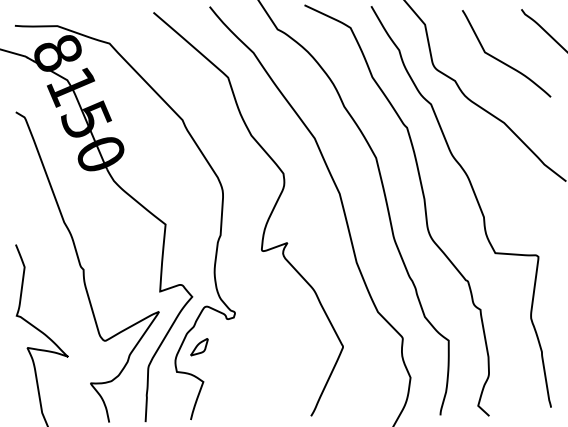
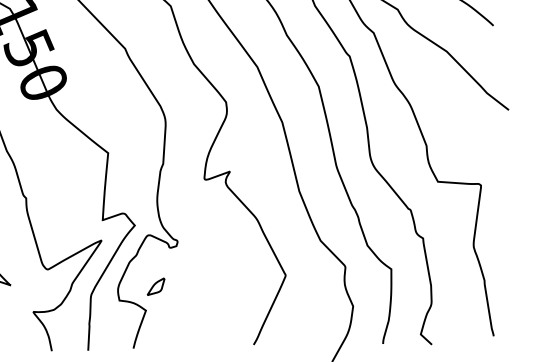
part: (199, 347) -> (156, 287), moved

